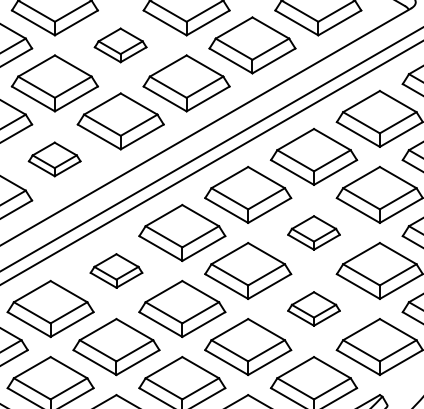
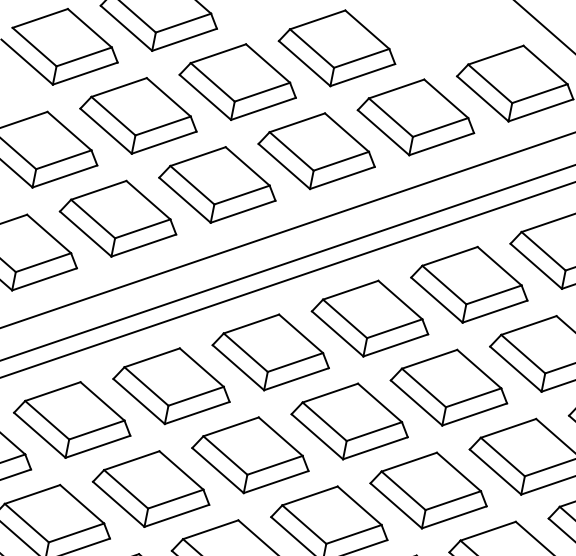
part: (120, 45) -> (238, 82), size x1.67
part: (54, 159) -> (118, 218), size x1.67
part: (313, 232) -> (449, 386), size x1.67
part: (116, 270) -> (172, 385), size x1.67
part: (313, 308) -> (428, 489), size x1.67

